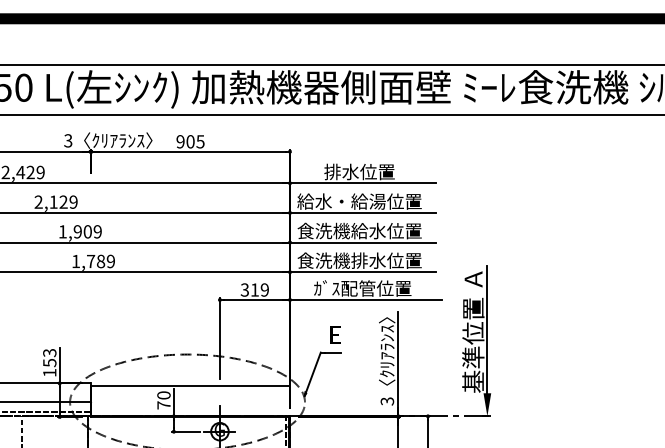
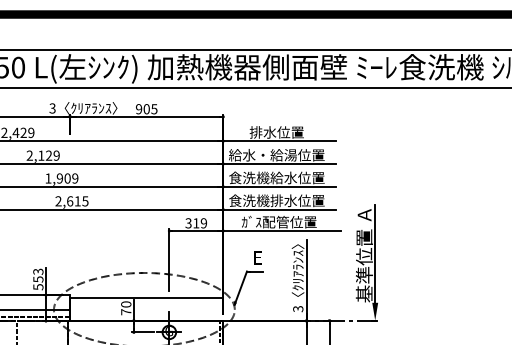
text: (92, 261) -> (71, 201), 1,789 -> 2,615
text: (49, 373) -> (38, 287), 153 -> 553

